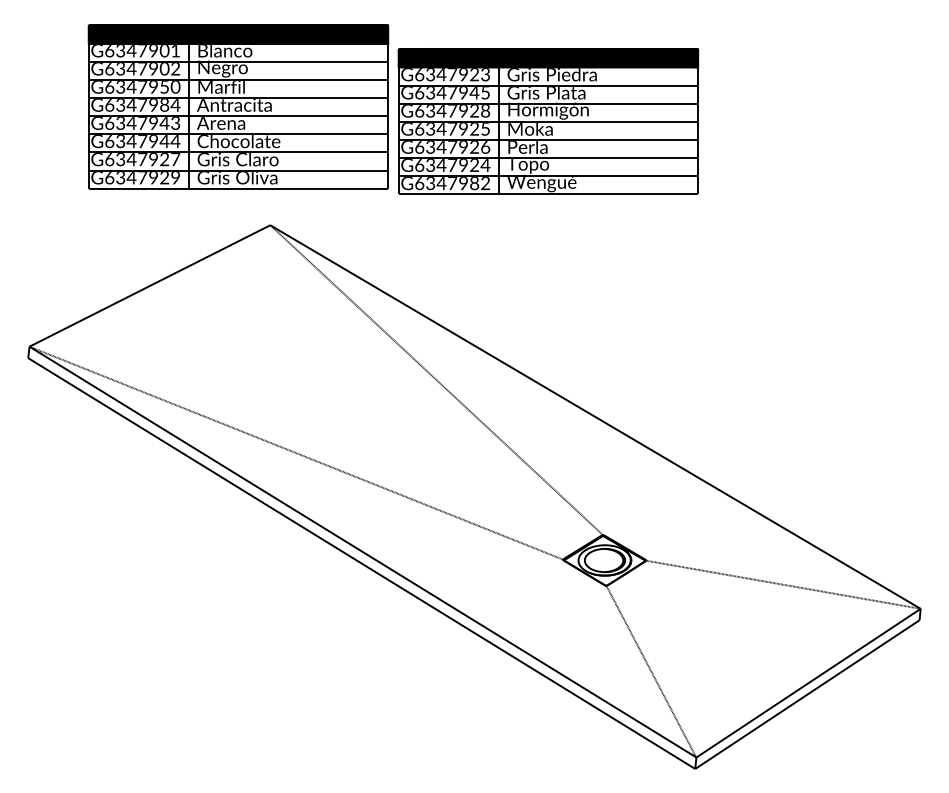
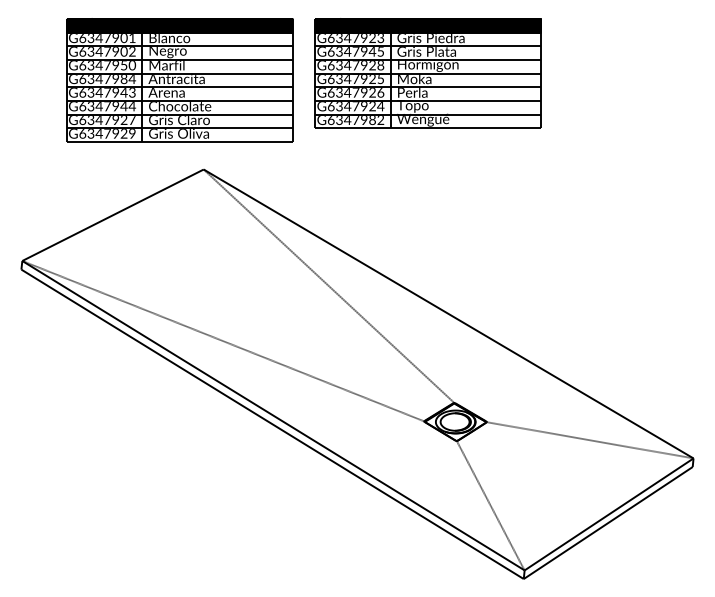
part: (547, 121) -> (427, 73), moved

